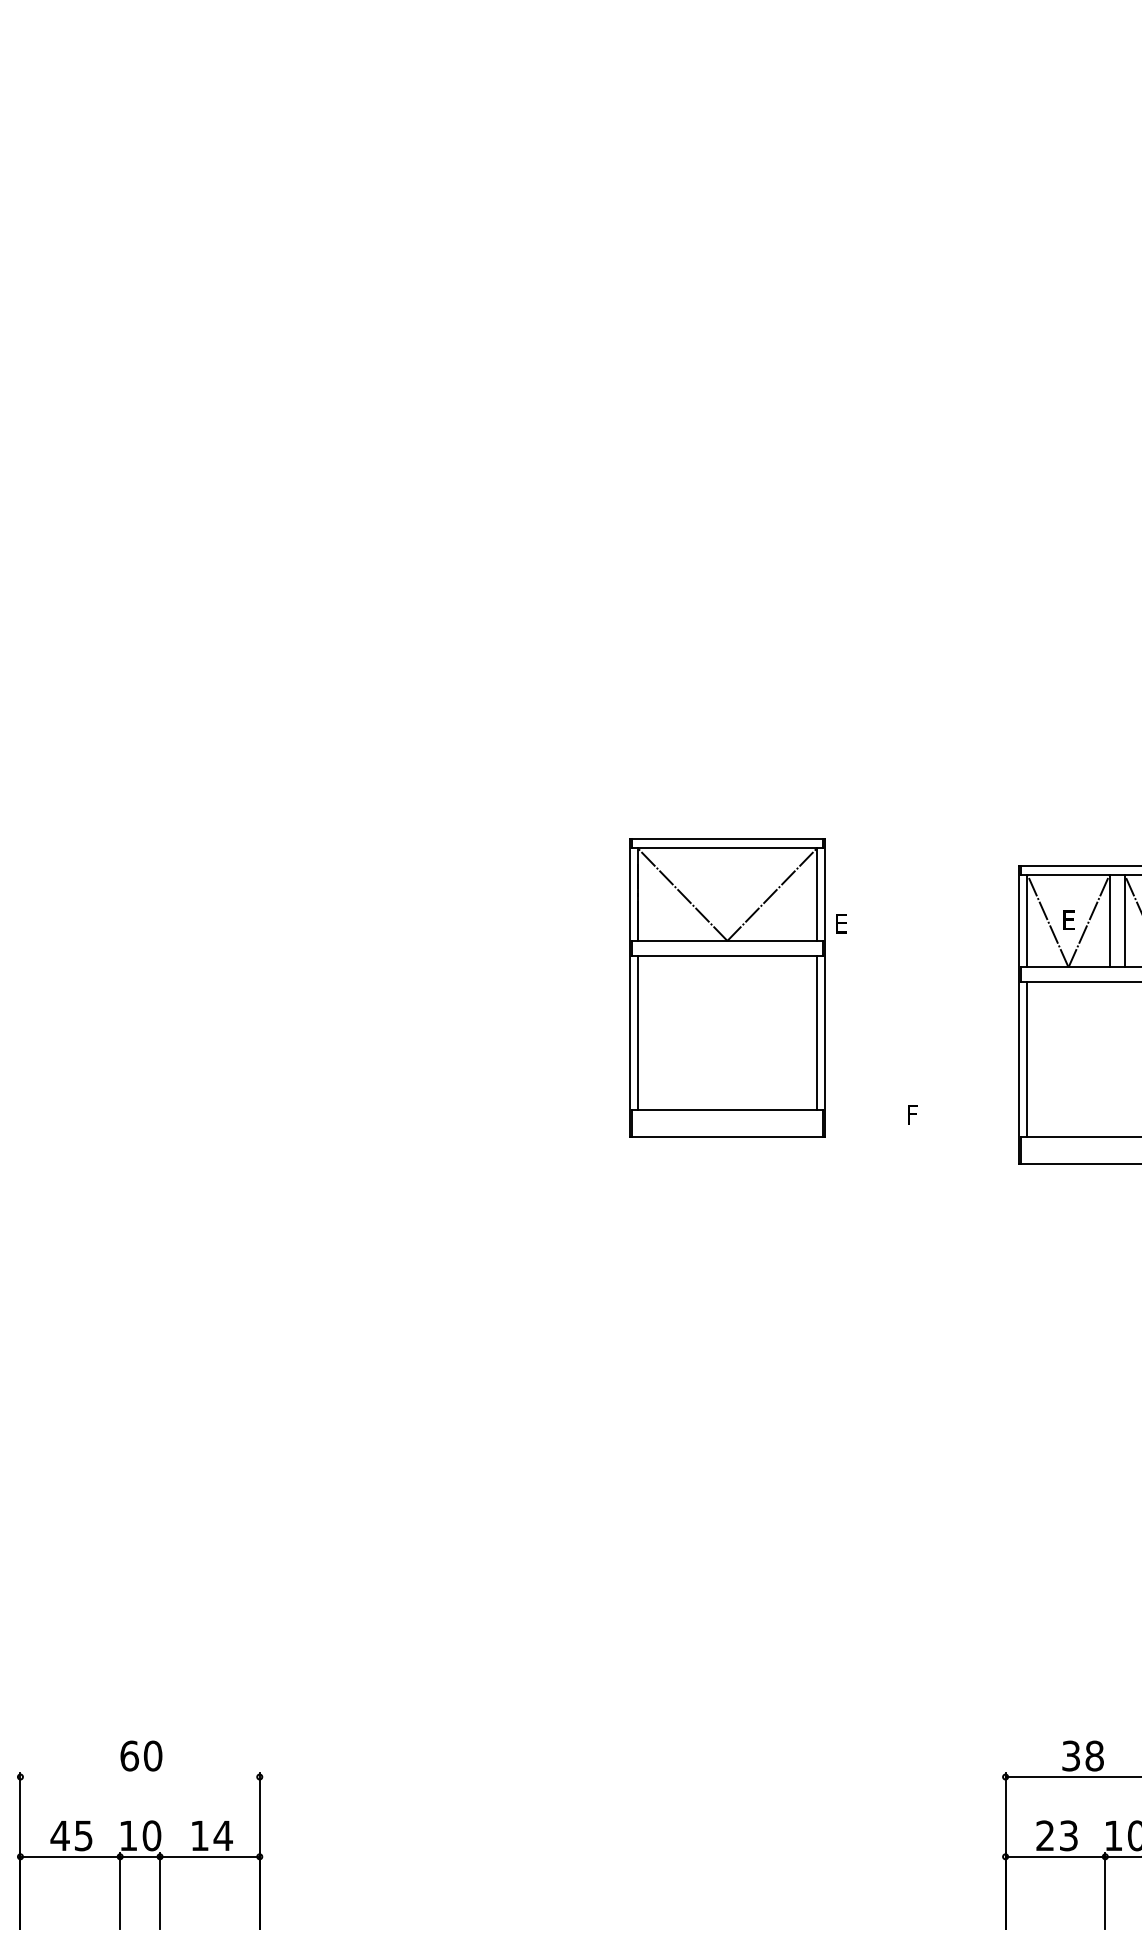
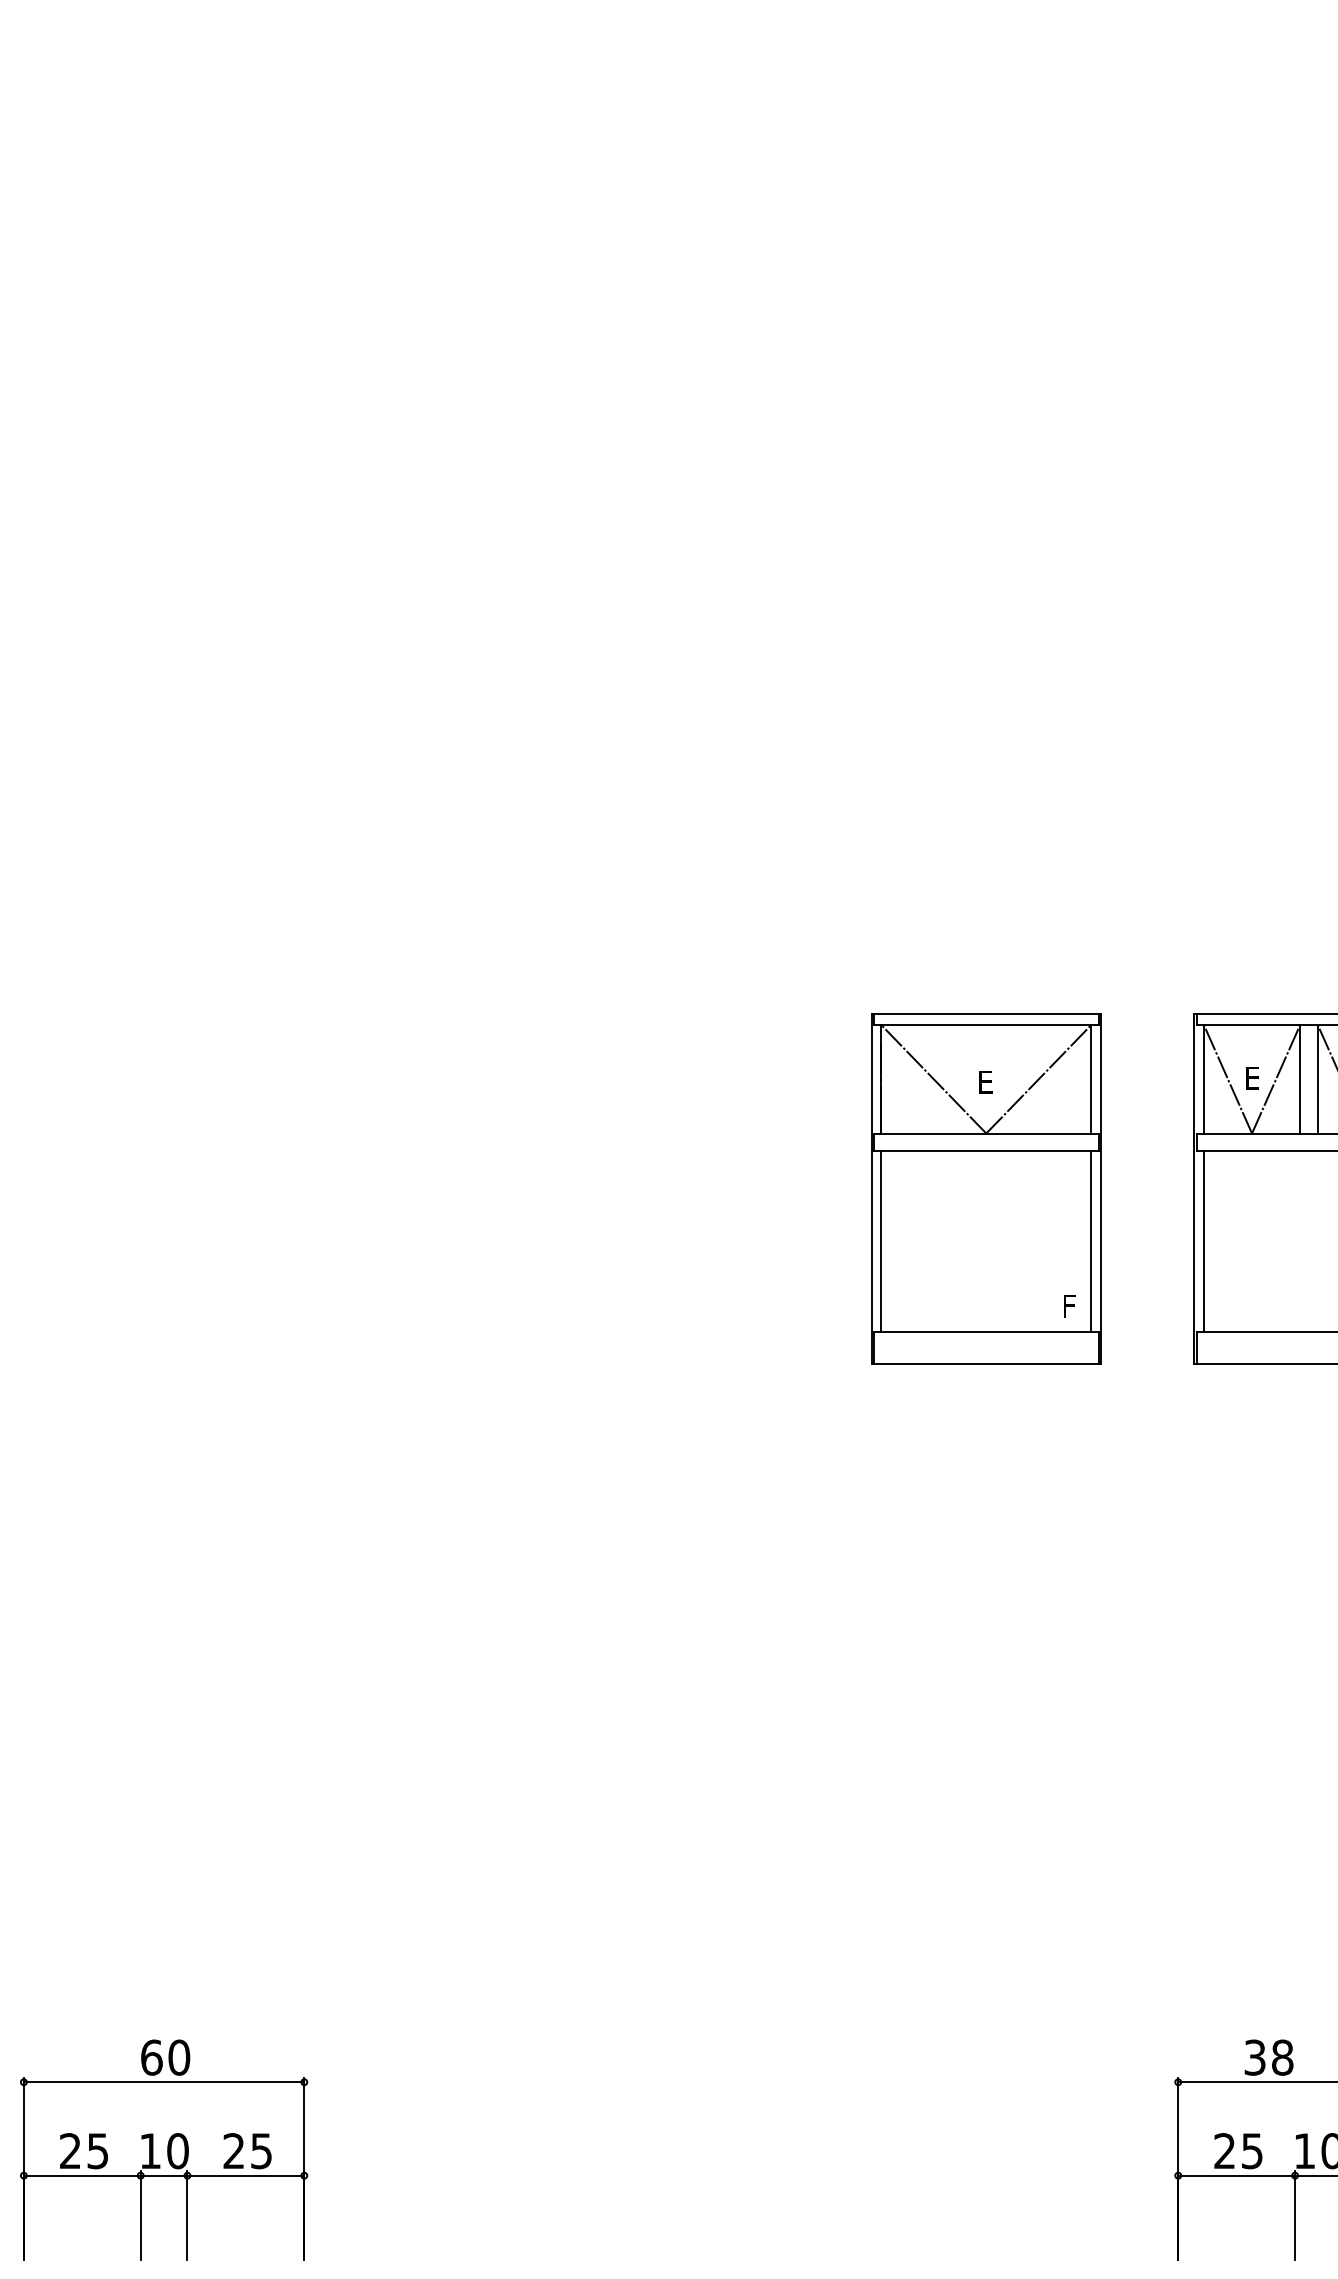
part: (727, 987) -> (986, 1188), moved
line: (139, 1777) -> (163, 2082), added
text: (60, 1835) -> (70, 2150), 45 -> 25
text: (1068, 1835) -> (1252, 2150), 23 -> 25
text: (211, 1836) -> (247, 2151), 14 -> 25

